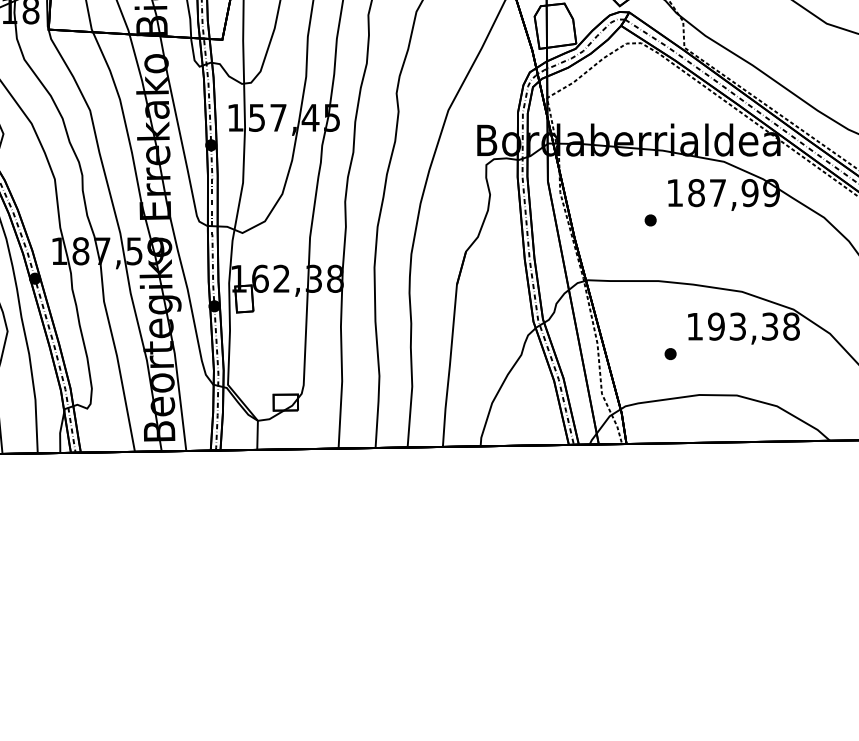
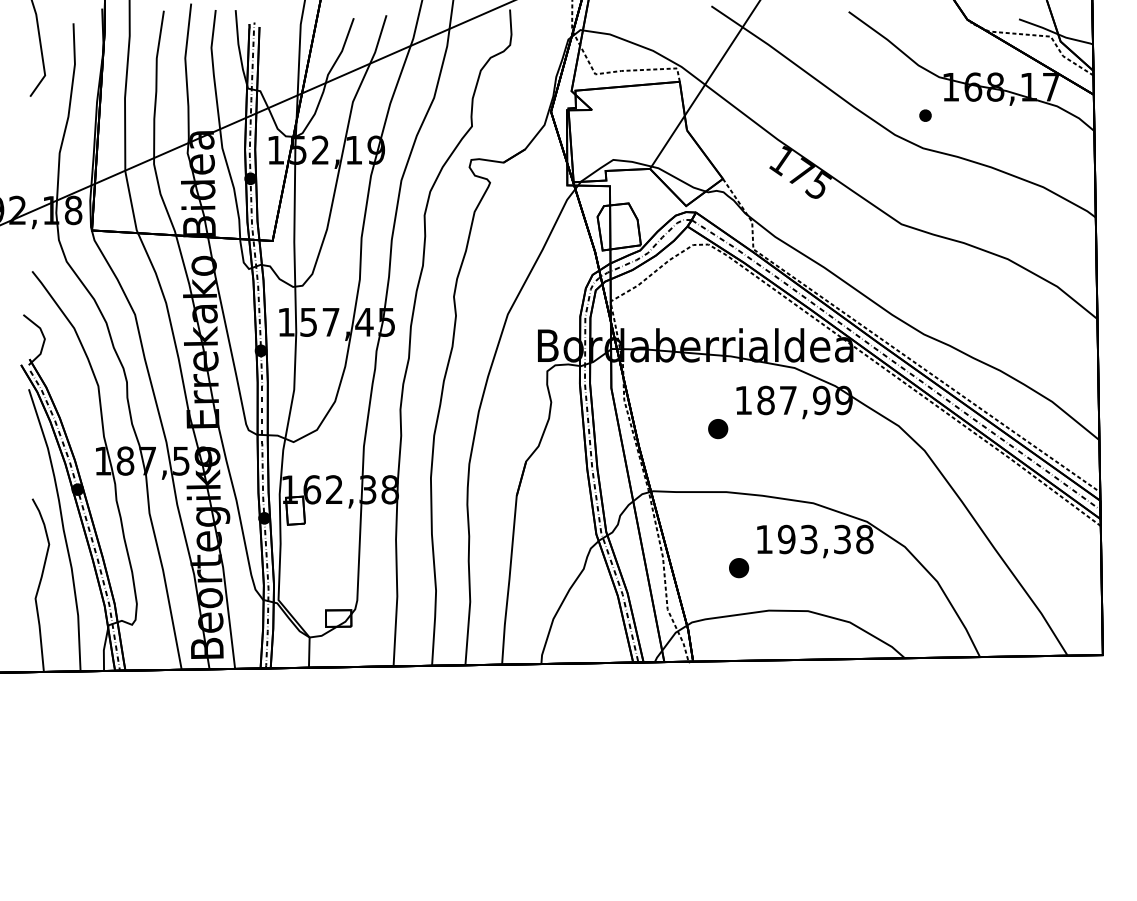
part: (650, 219) -> (718, 428), size x1.6
part: (670, 353) -> (738, 567), size x1.6

